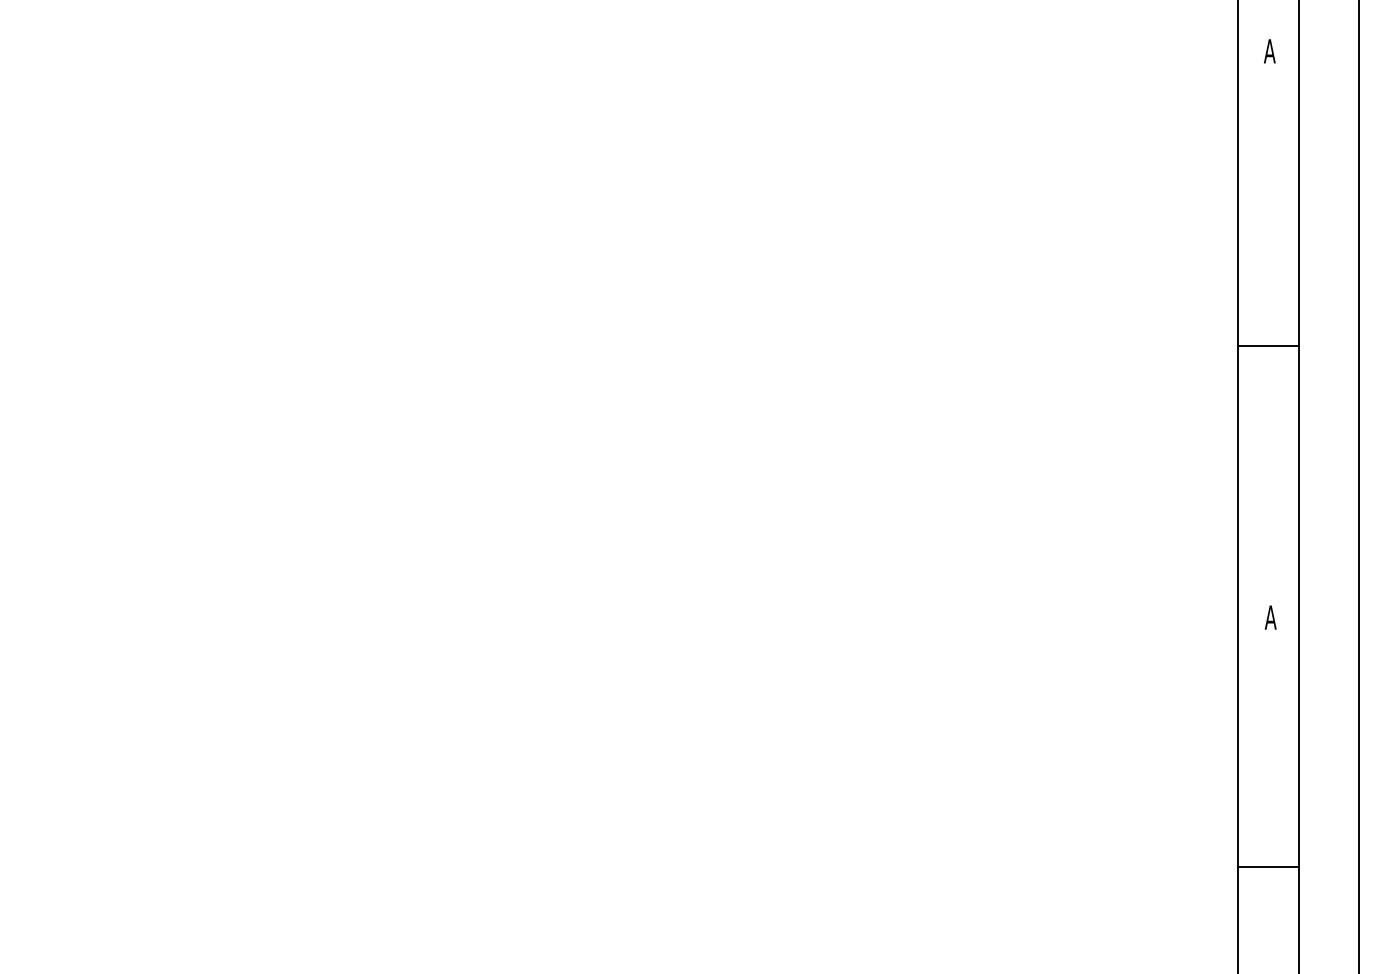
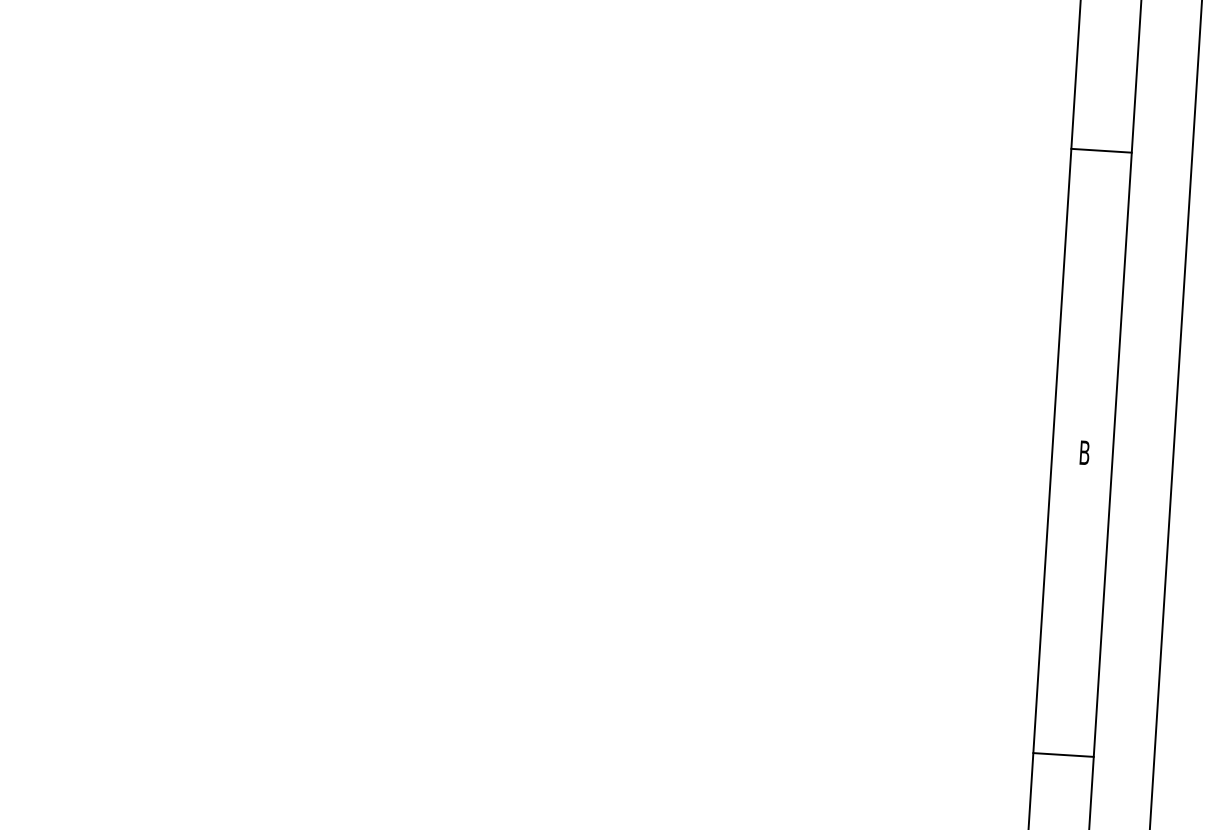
line: (1268, 346) -> (1101, 151), moved
text: (1270, 617) -> (1084, 452), A -> B
line: (1268, 867) -> (1063, 755), moved

